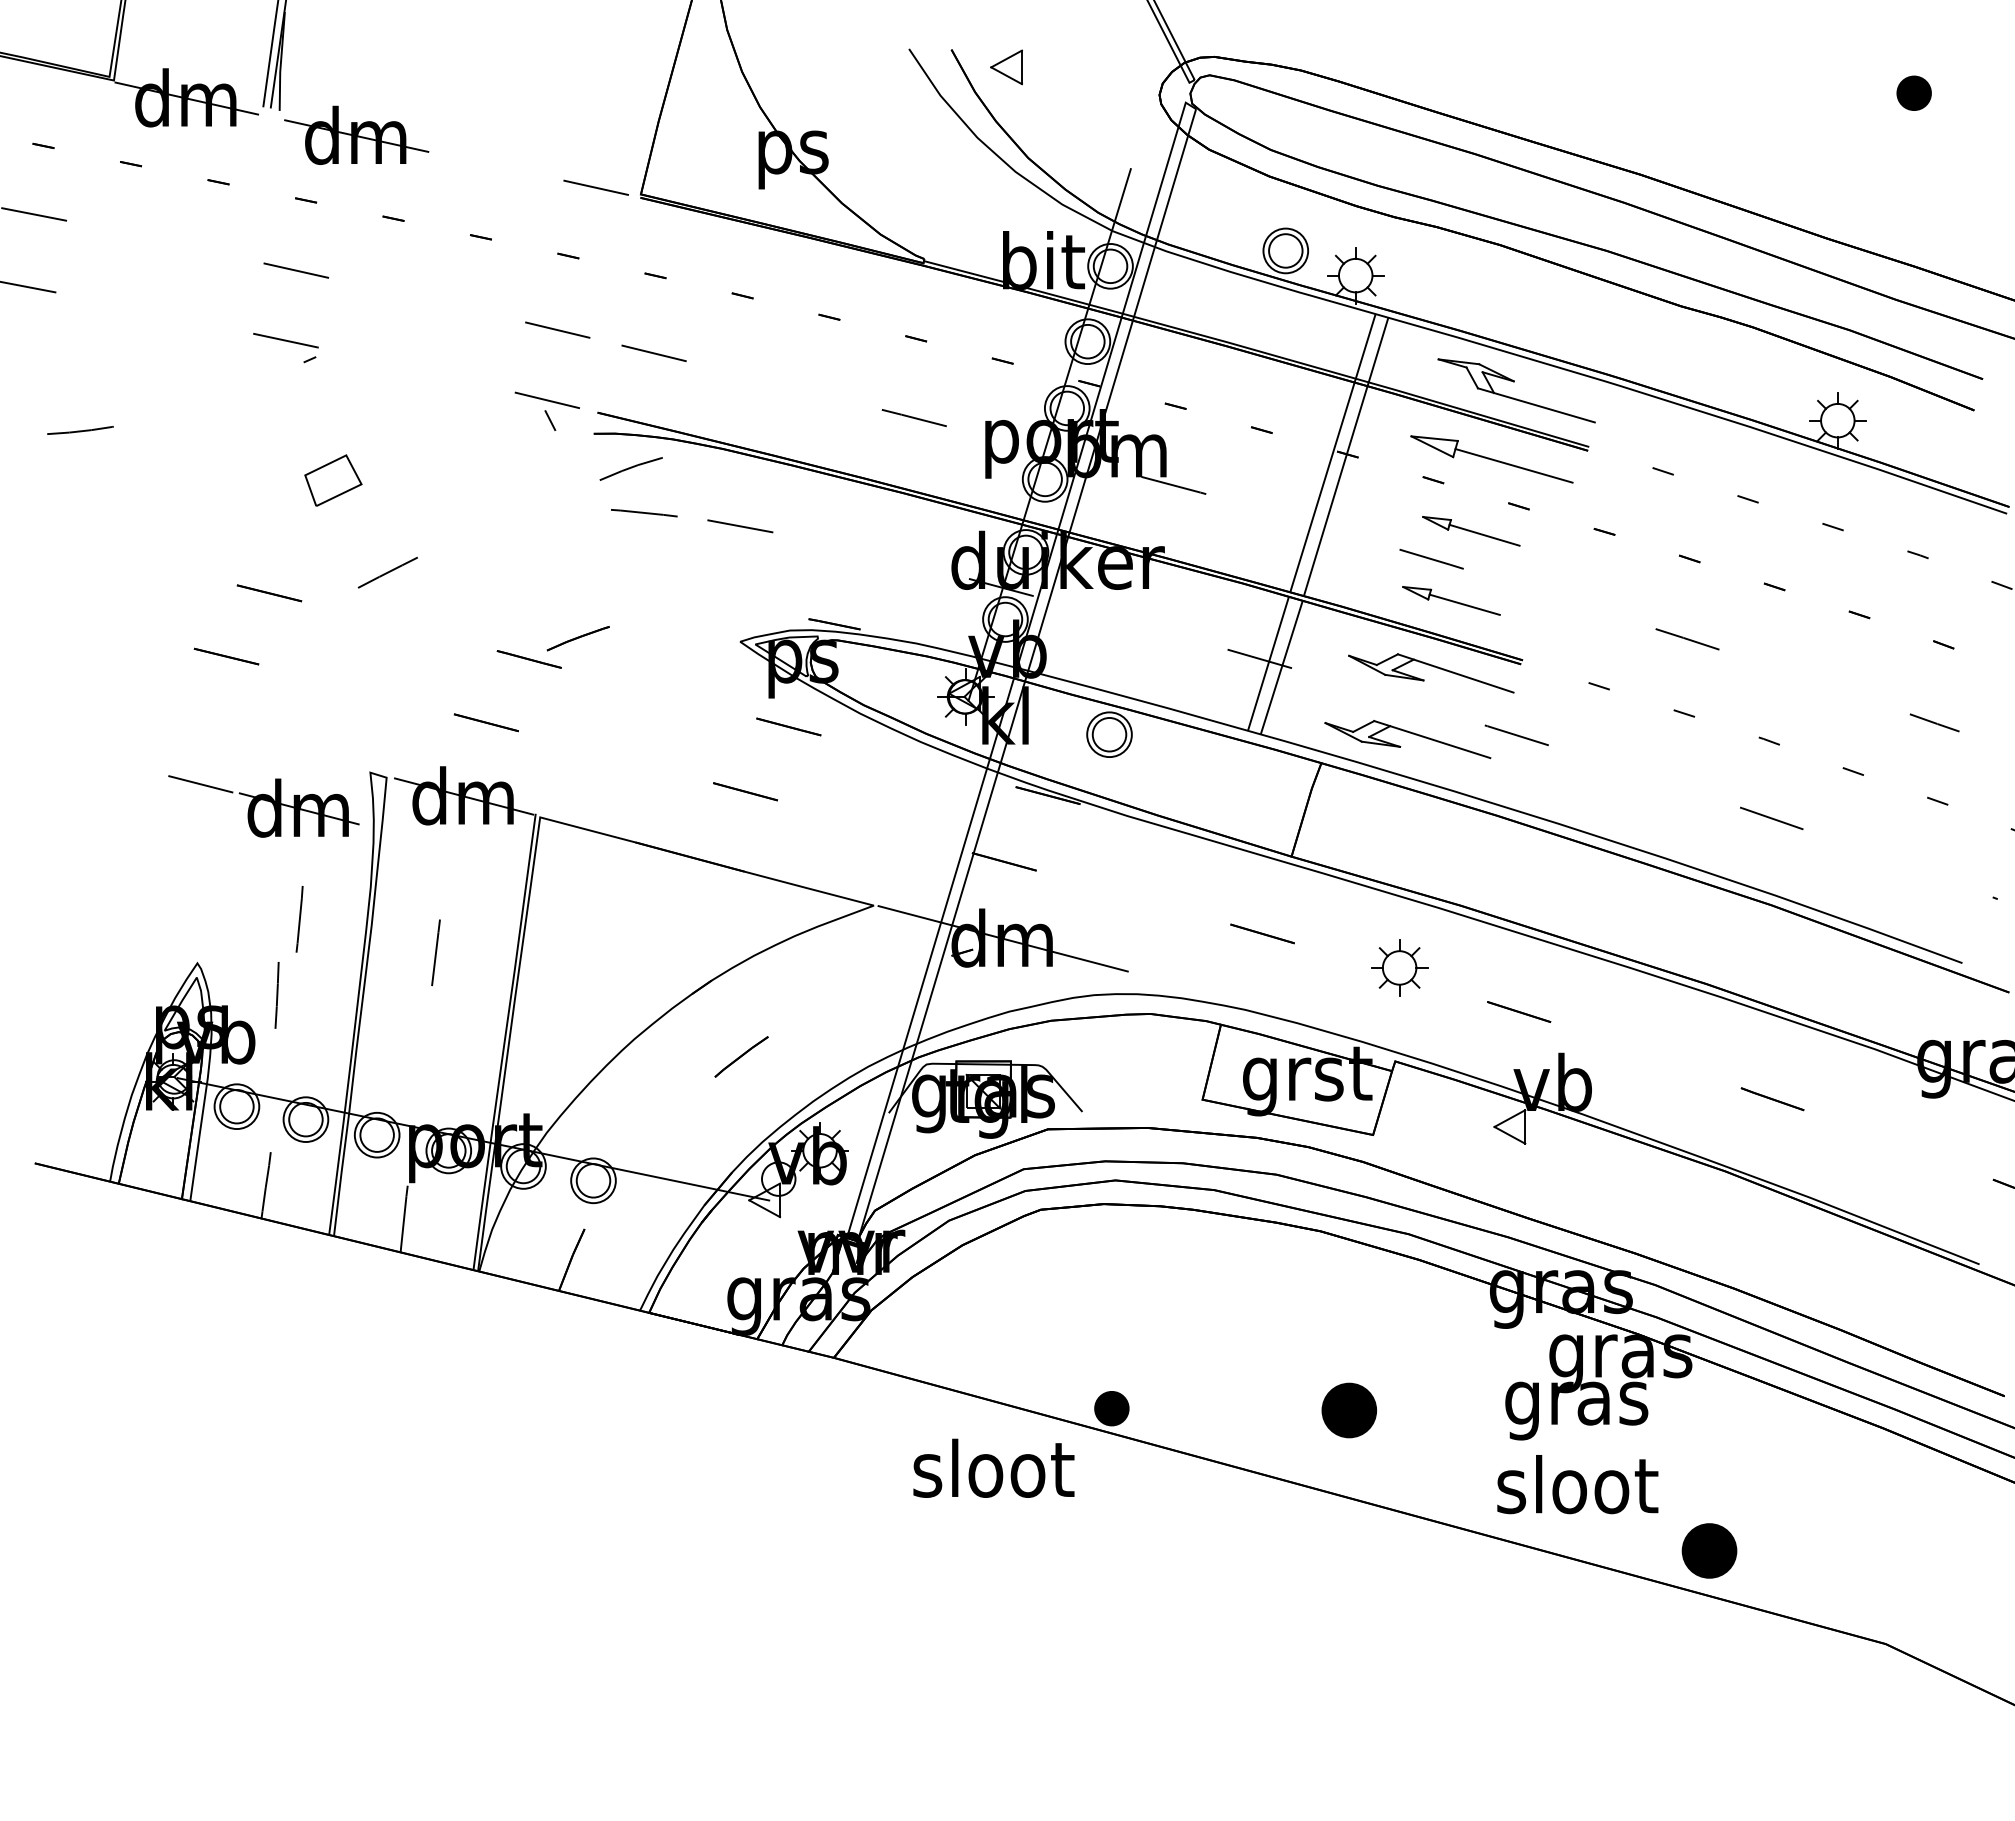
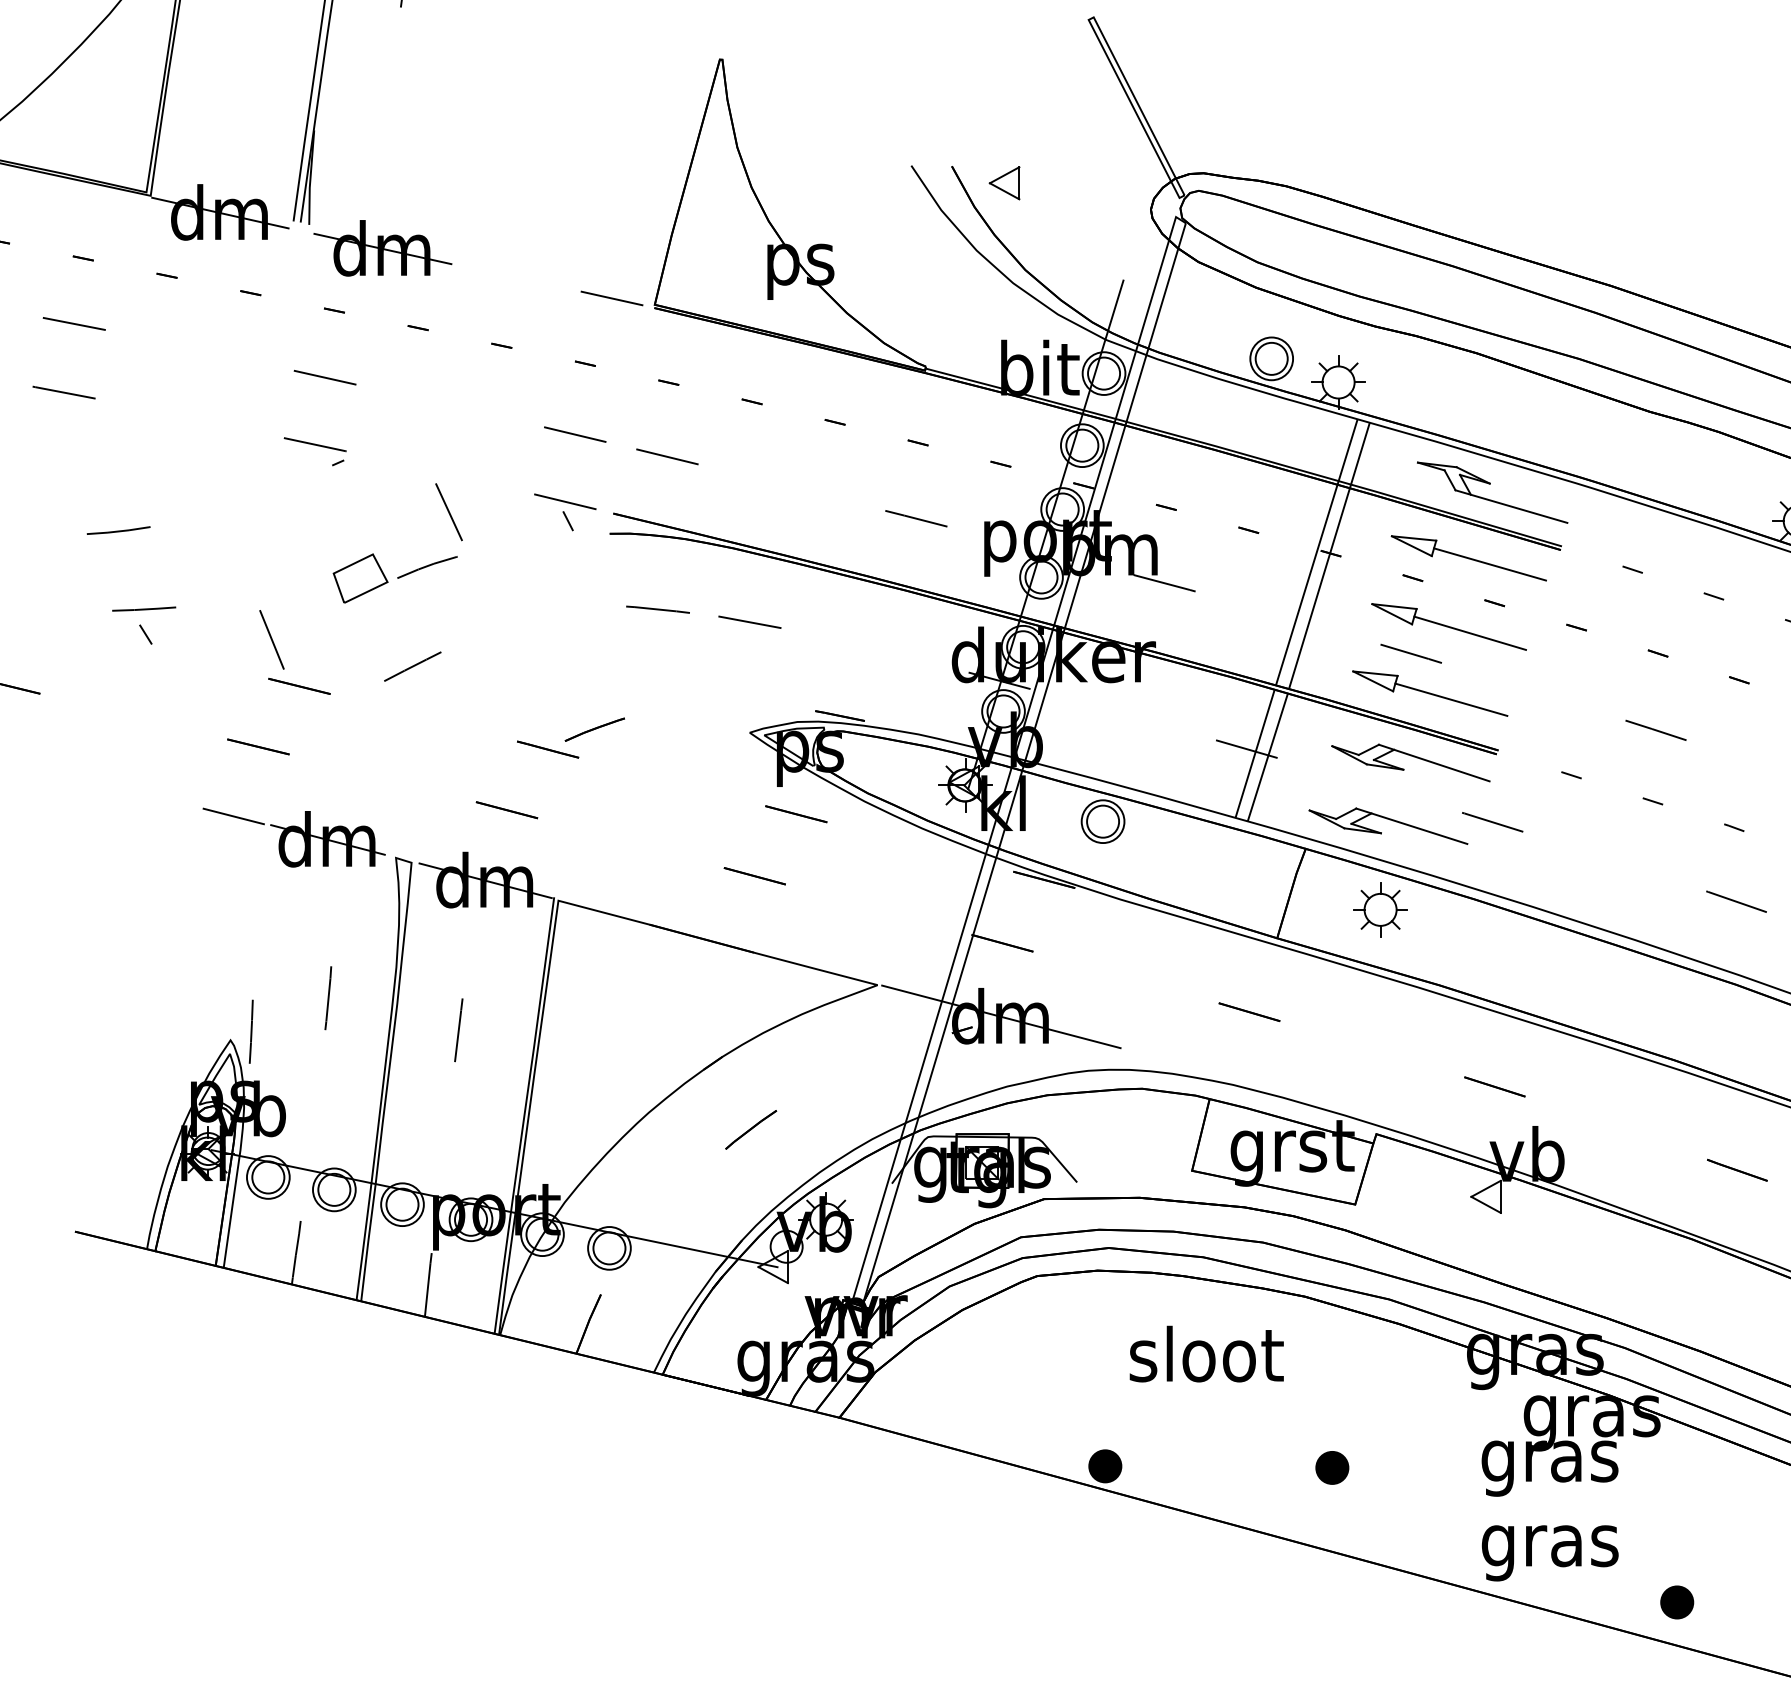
line: (425, 411) -> (448, 512), added
curve: (630, 468) -> (426, 566), moved
line: (106, 512) -> (143, 609), added
part: (1471, 531) -> (1449, 627), size x1.67
line: (108, 538) -> (145, 633), added
line: (240, 543) -> (271, 638), added
part: (1451, 600) -> (1430, 693), size x1.67
part: (263, 806) -> (293, 837), moved
part: (1399, 967) -> (1380, 909), moved
line: (276, 995) -> (250, 1031), moved
part: (1348, 1409) -> (1331, 1467), size x0.62
text: (993, 1467) -> (1206, 1353), moved
text: (1577, 1491) -> (1550, 1545), sloot -> gras
part: (1709, 1550) -> (1677, 1602), size x0.62

